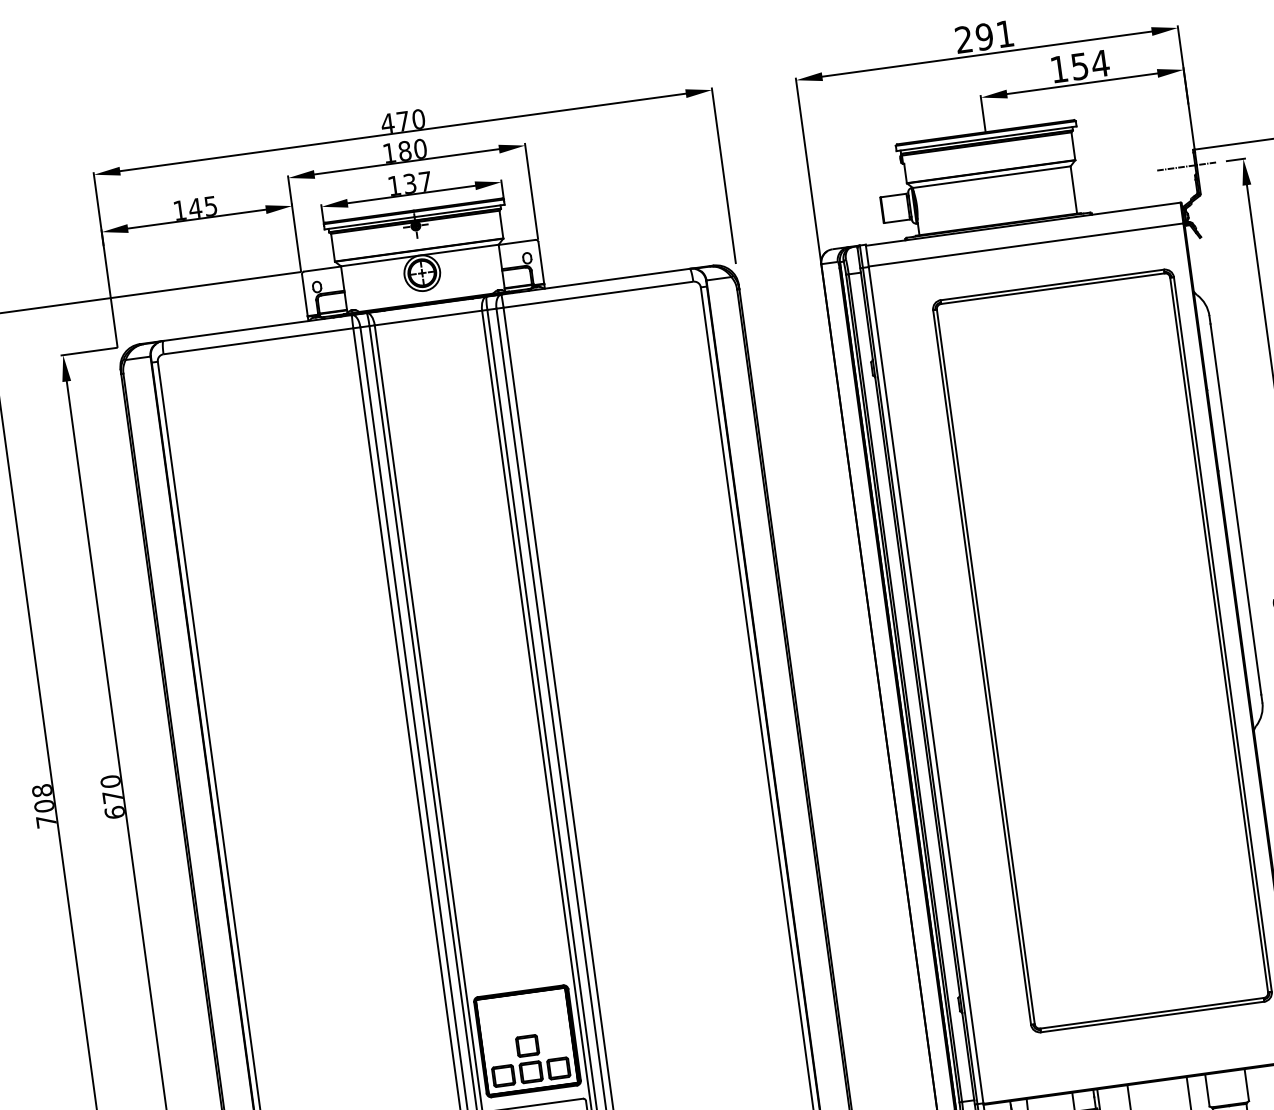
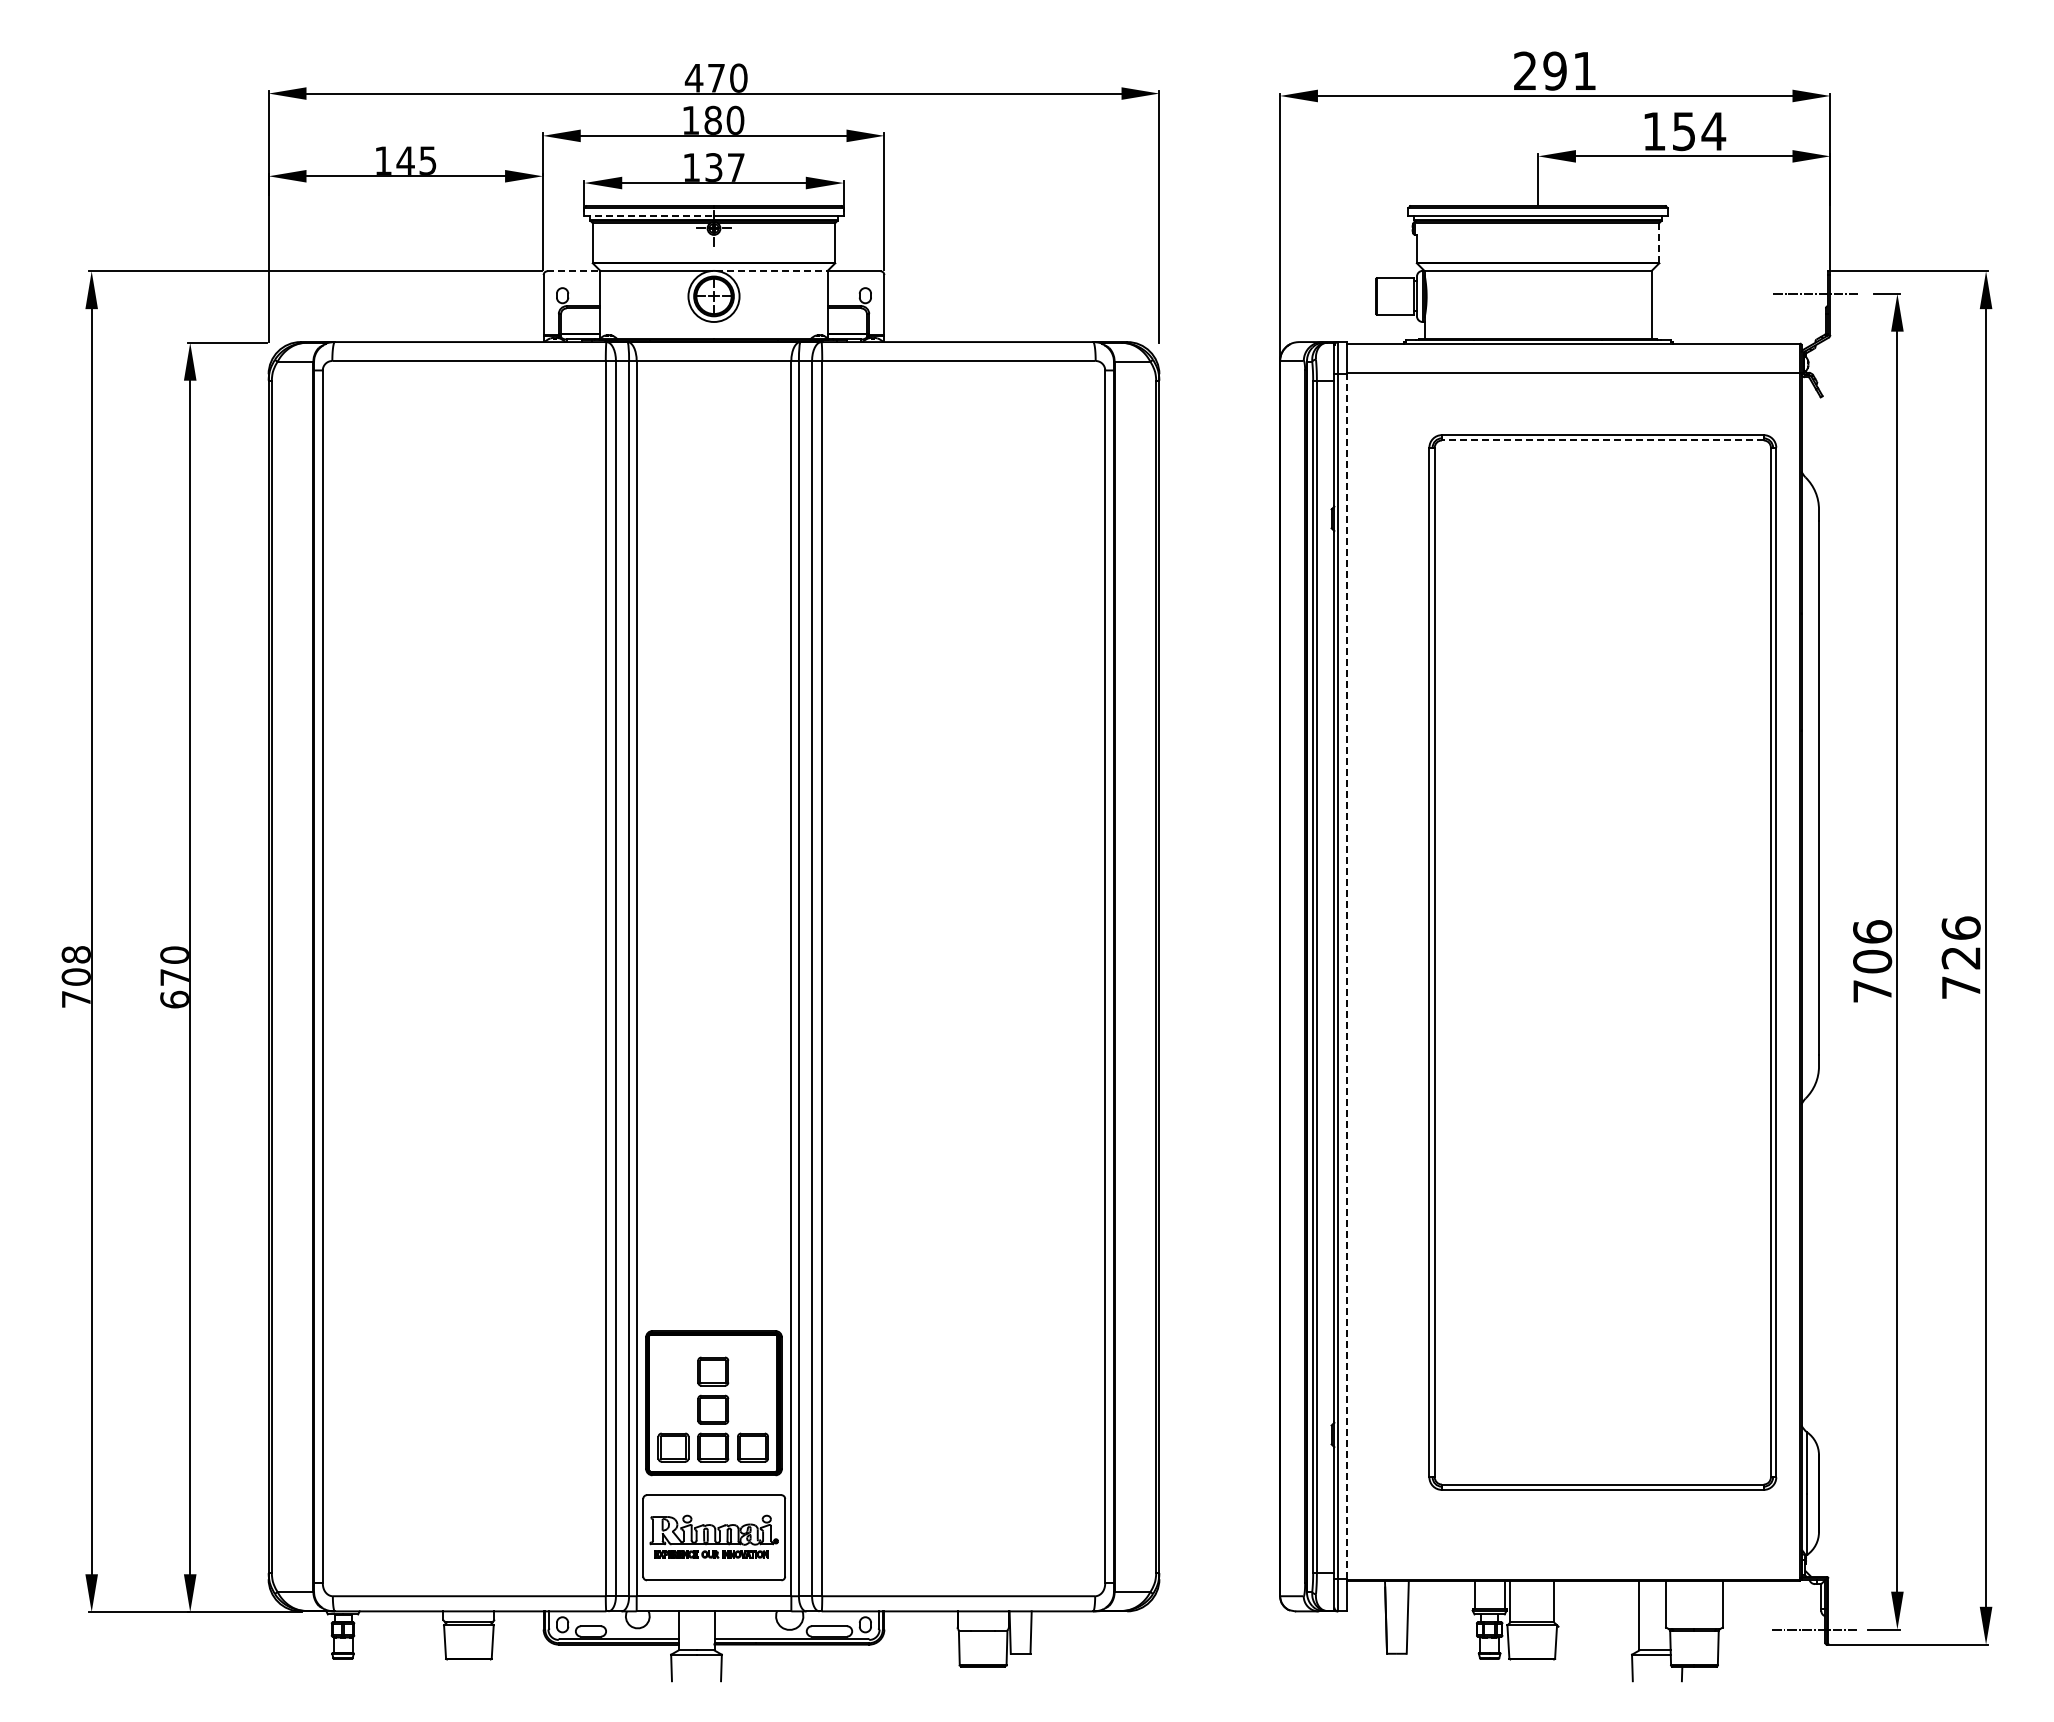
line: (1073, 146) -> (1659, 243), solid -> dashed
line: (369, 223) -> (649, 215), solid -> dashed
line: (460, 249) -> (772, 270), solid -> dashed
line: (323, 269) -> (574, 271), solid -> dashed
line: (1052, 288) -> (1602, 440), solid -> dashed
line: (925, 685) -> (1346, 976), solid -> dashed
part: (524, 1019) -> (713, 1371), added

